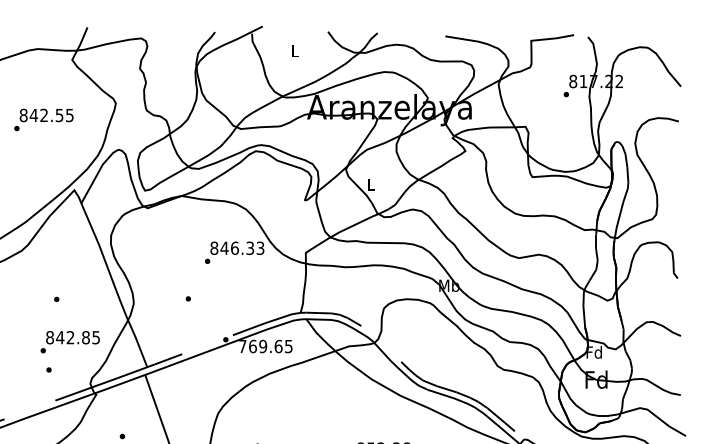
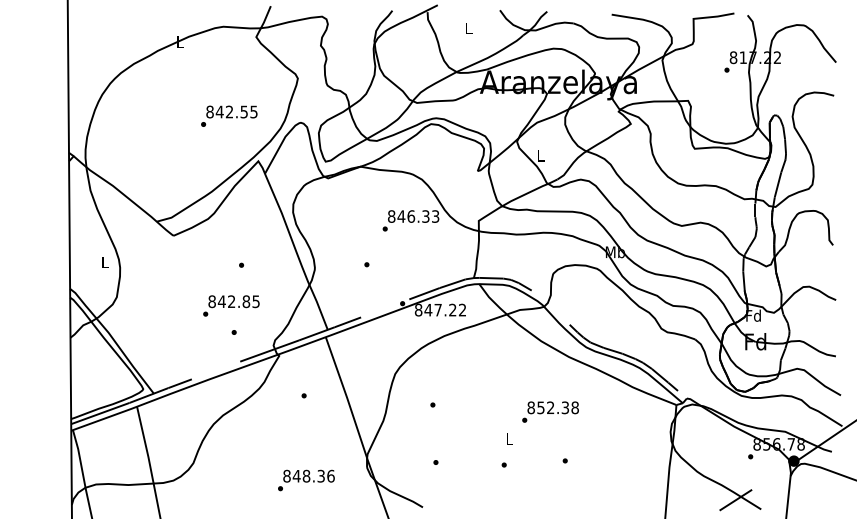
text: (44, 119) -> (229, 115), moved
text: (70, 341) -> (231, 305), moved
text: (265, 345) -> (440, 309), 769.65 -> 847.22

